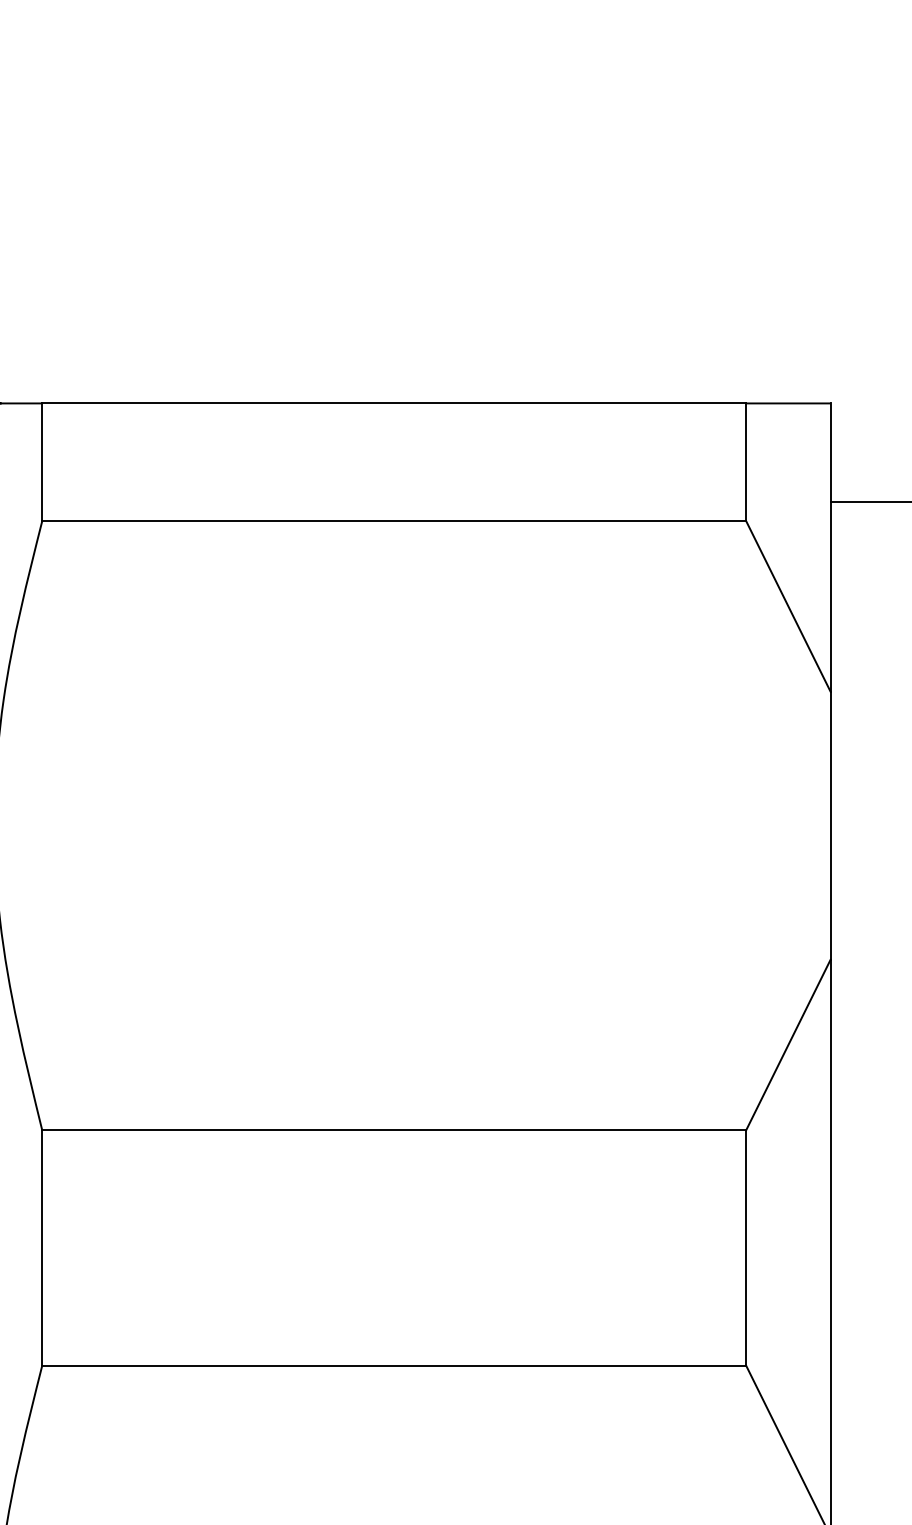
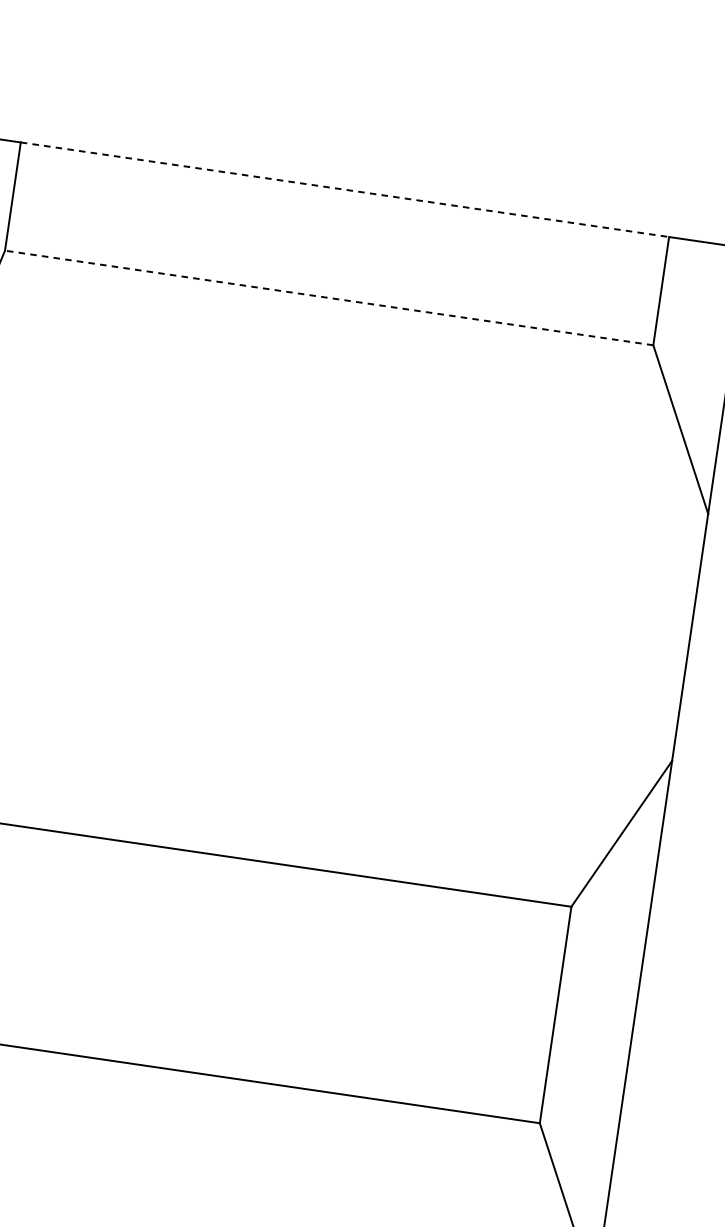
line: (394, 403) -> (345, 189), solid -> dashed
line: (394, 520) -> (329, 297), solid -> dashed

